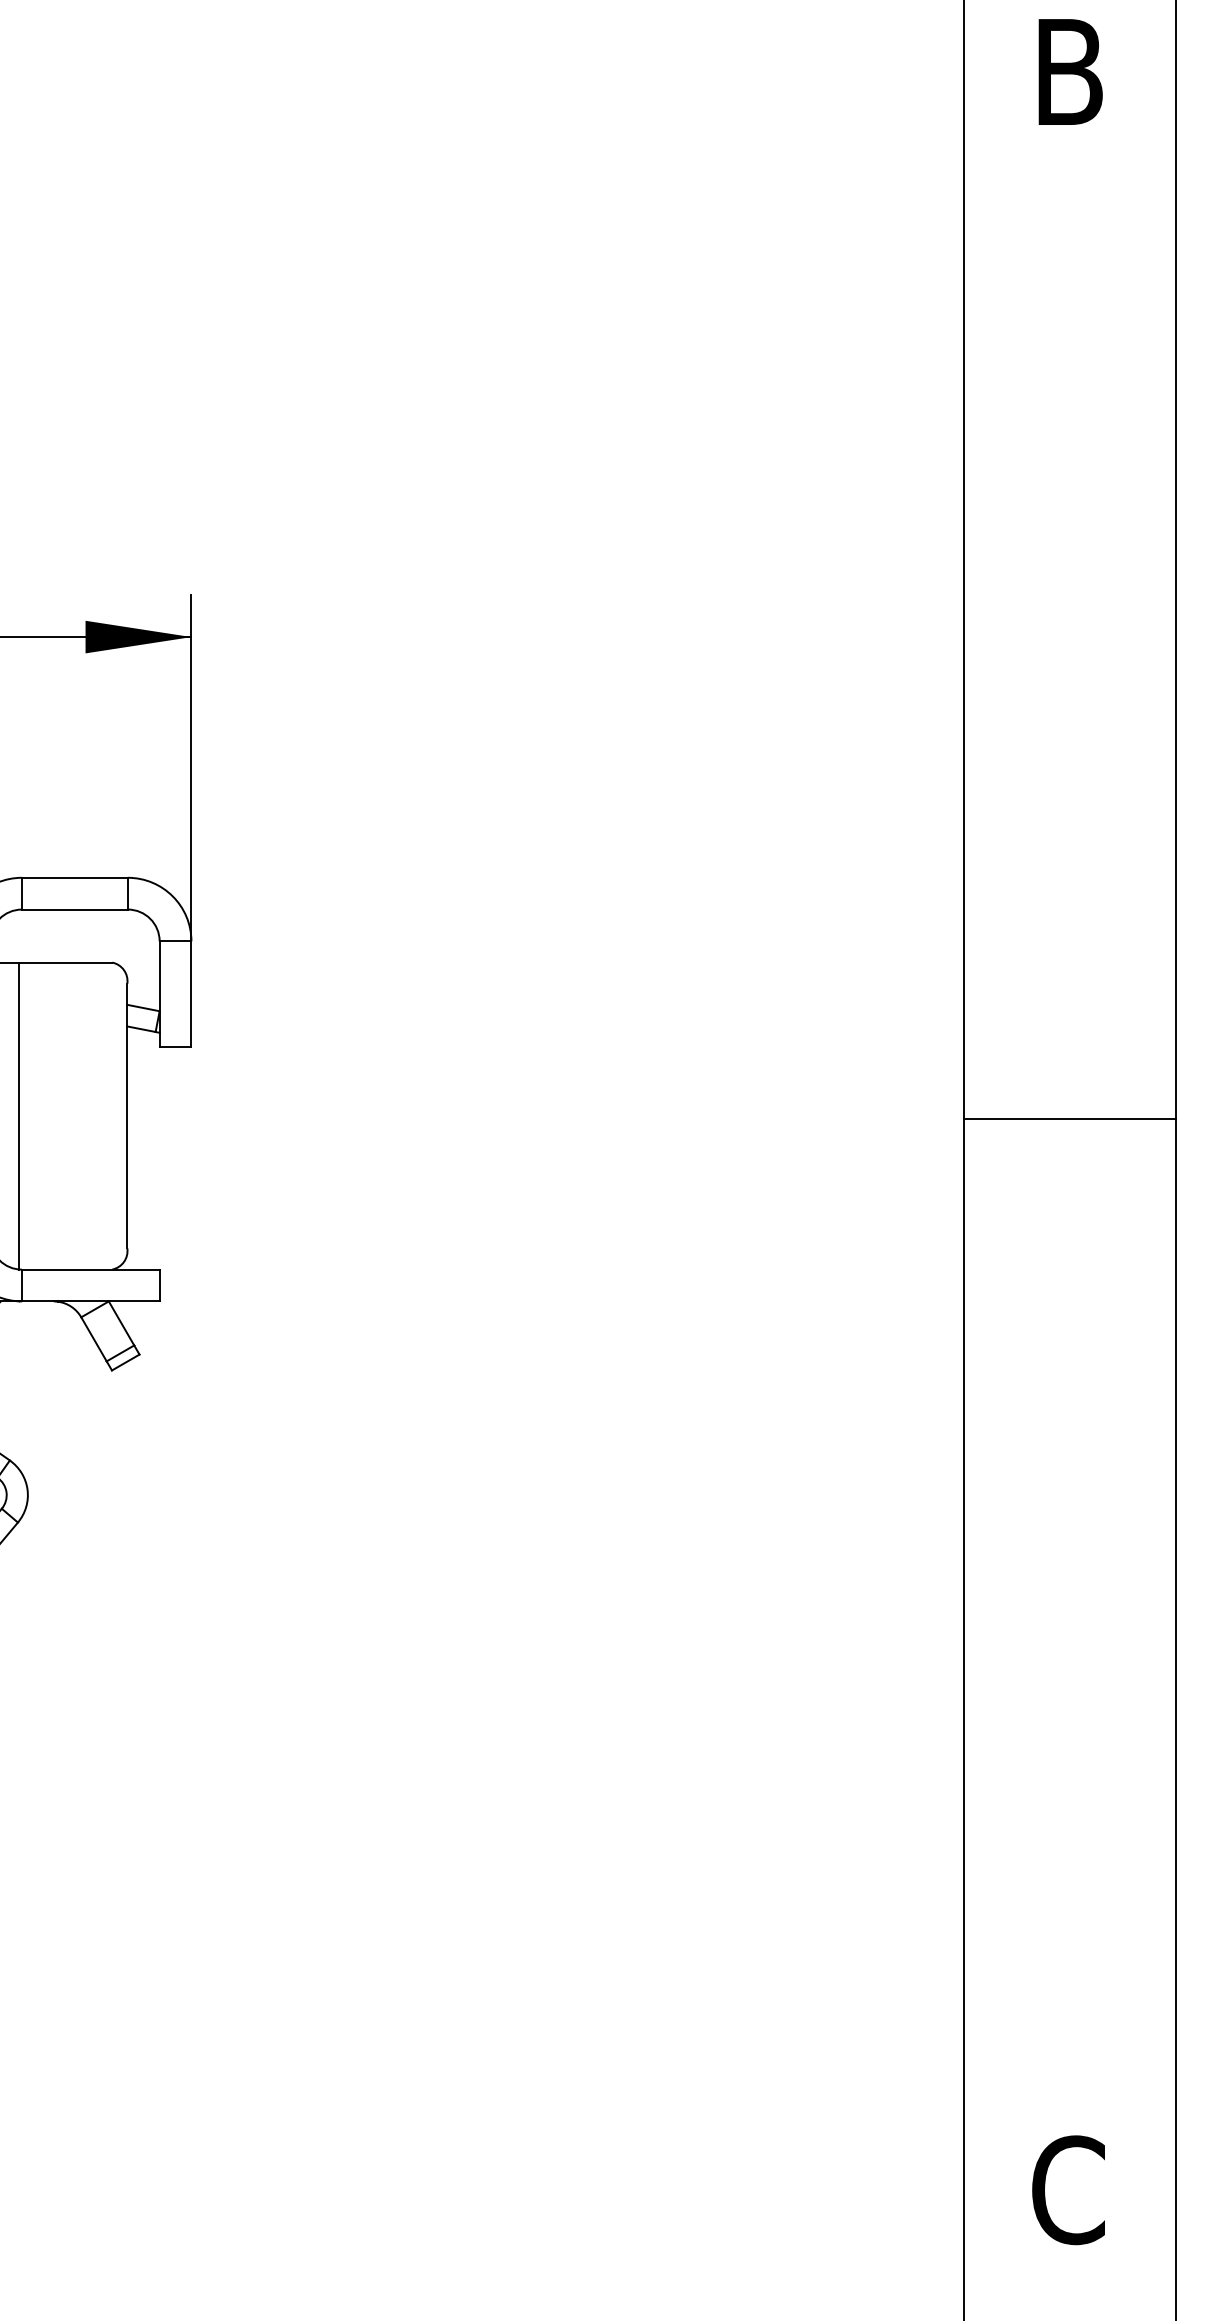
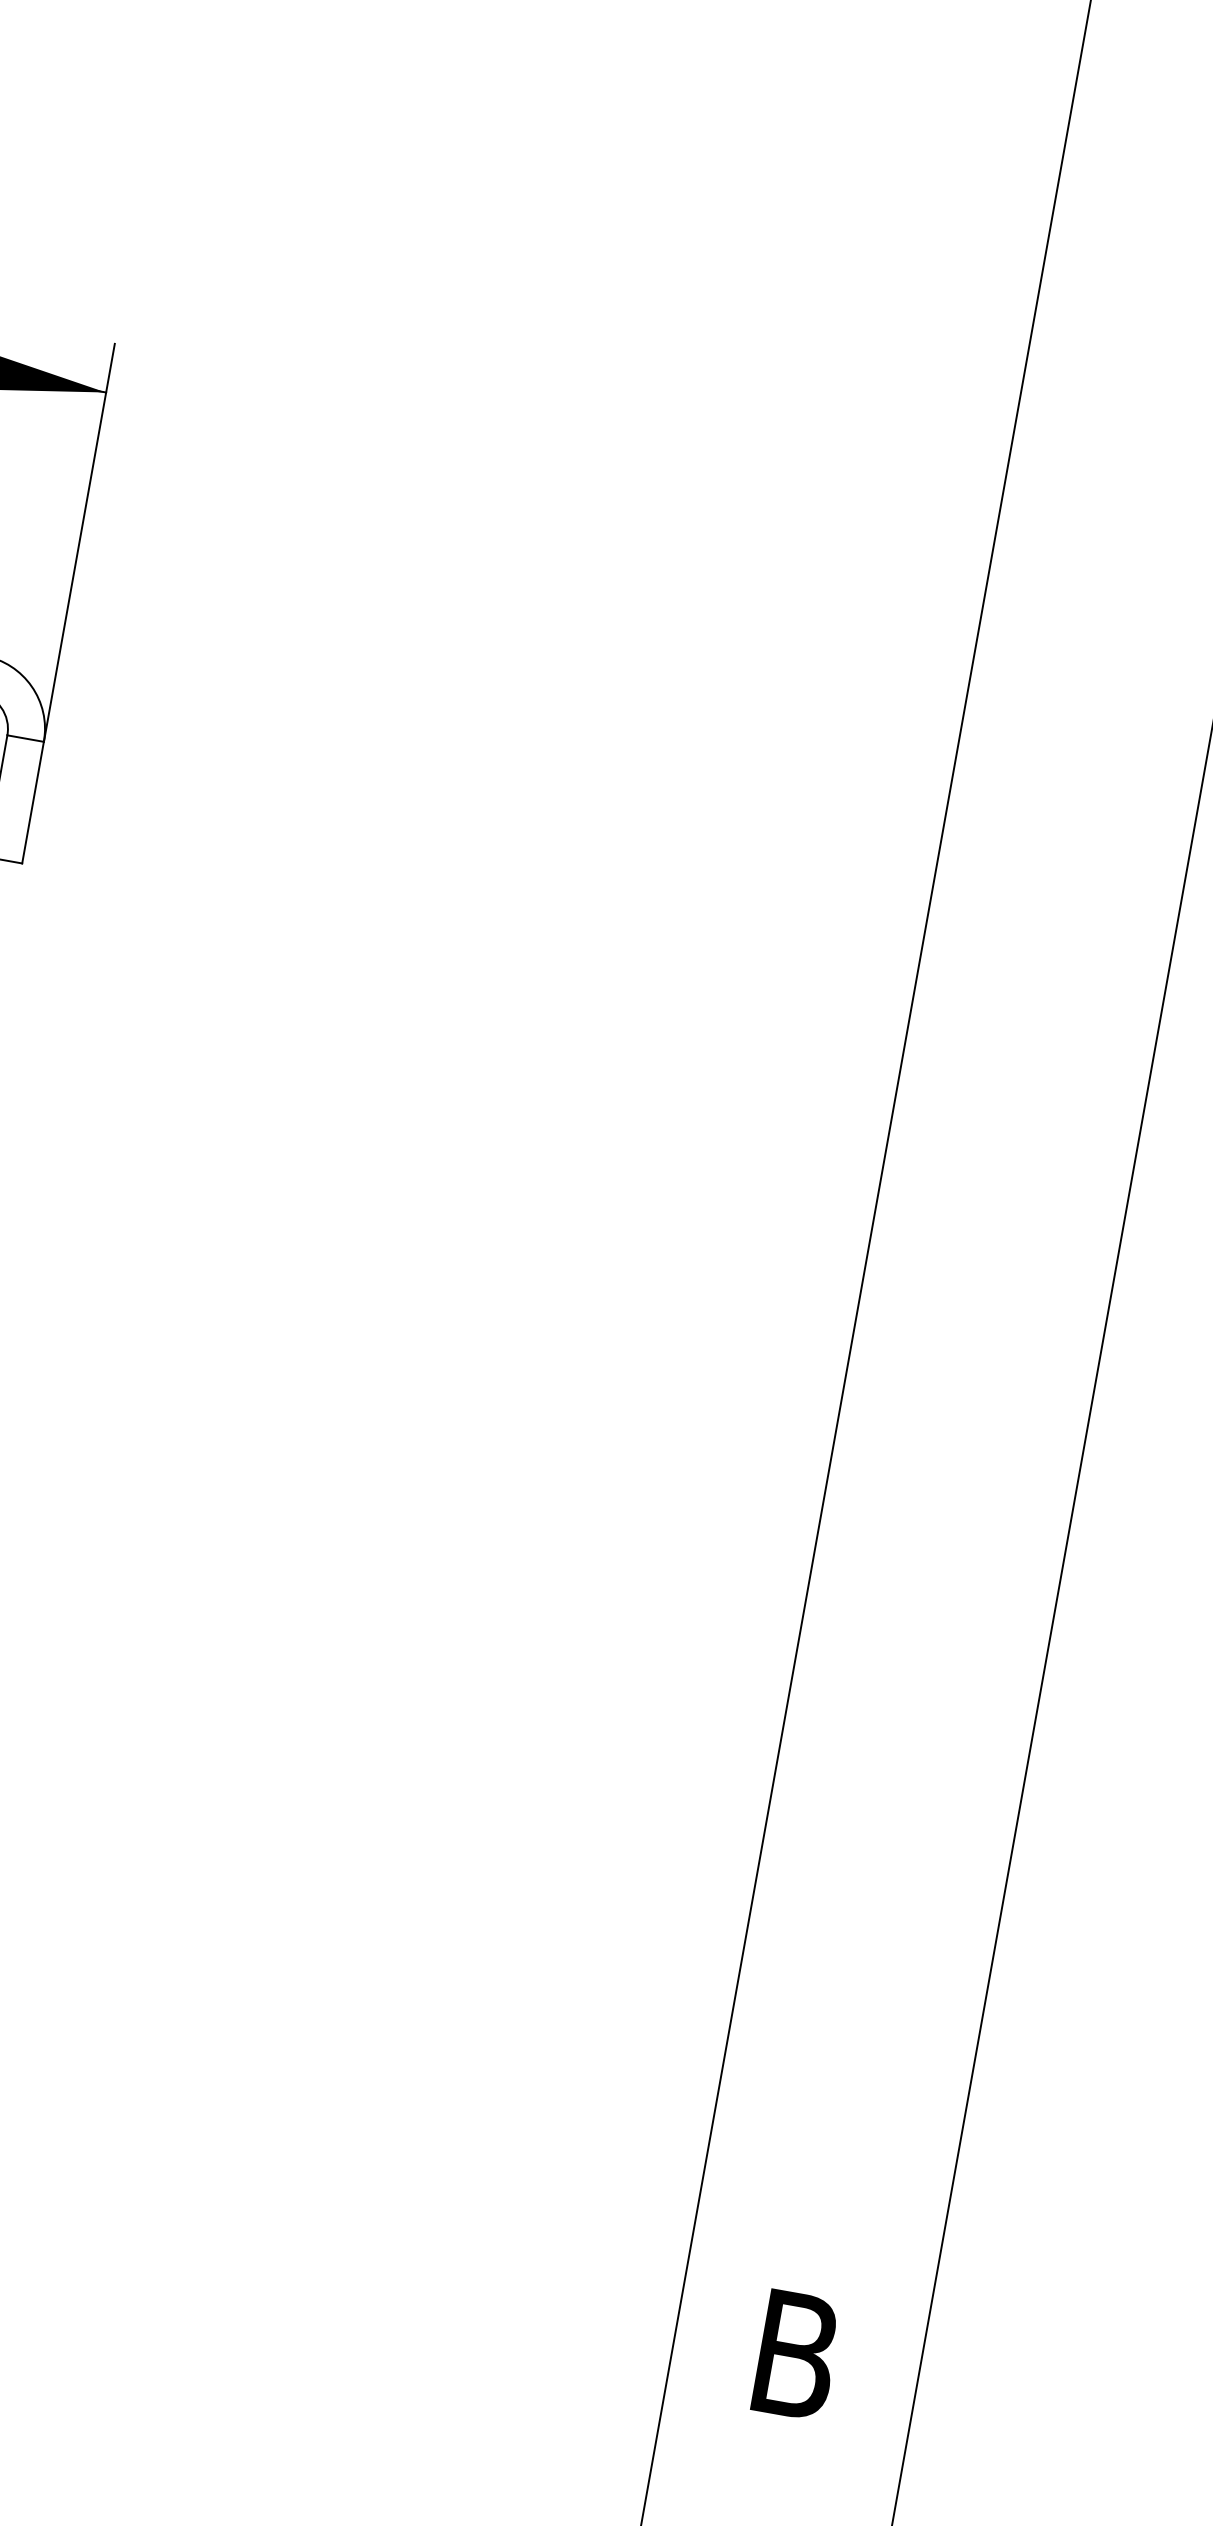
line: (1069, 1119) -> (1015, 1126), removed
text: (1068, 2190) -> (795, 2355), C -> B

